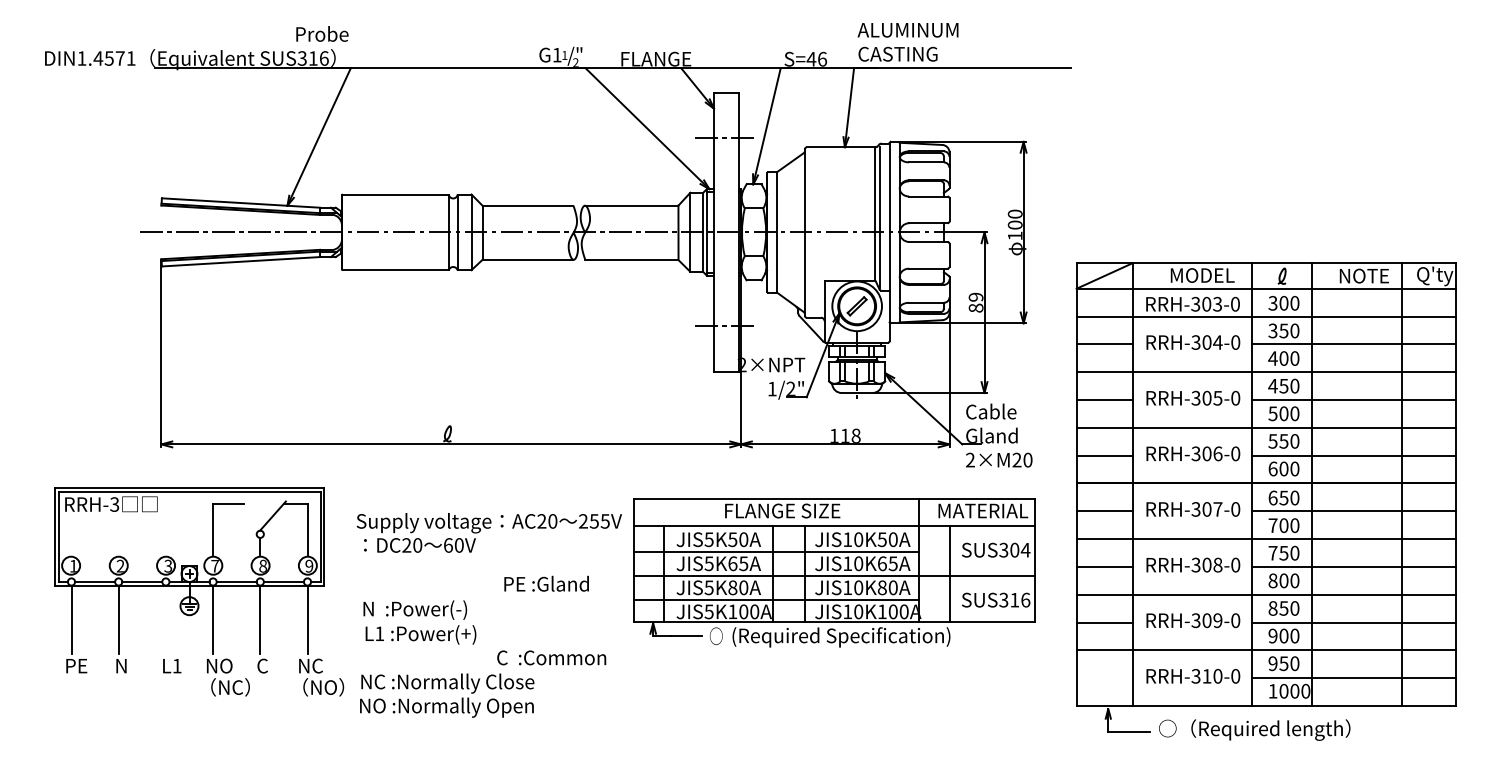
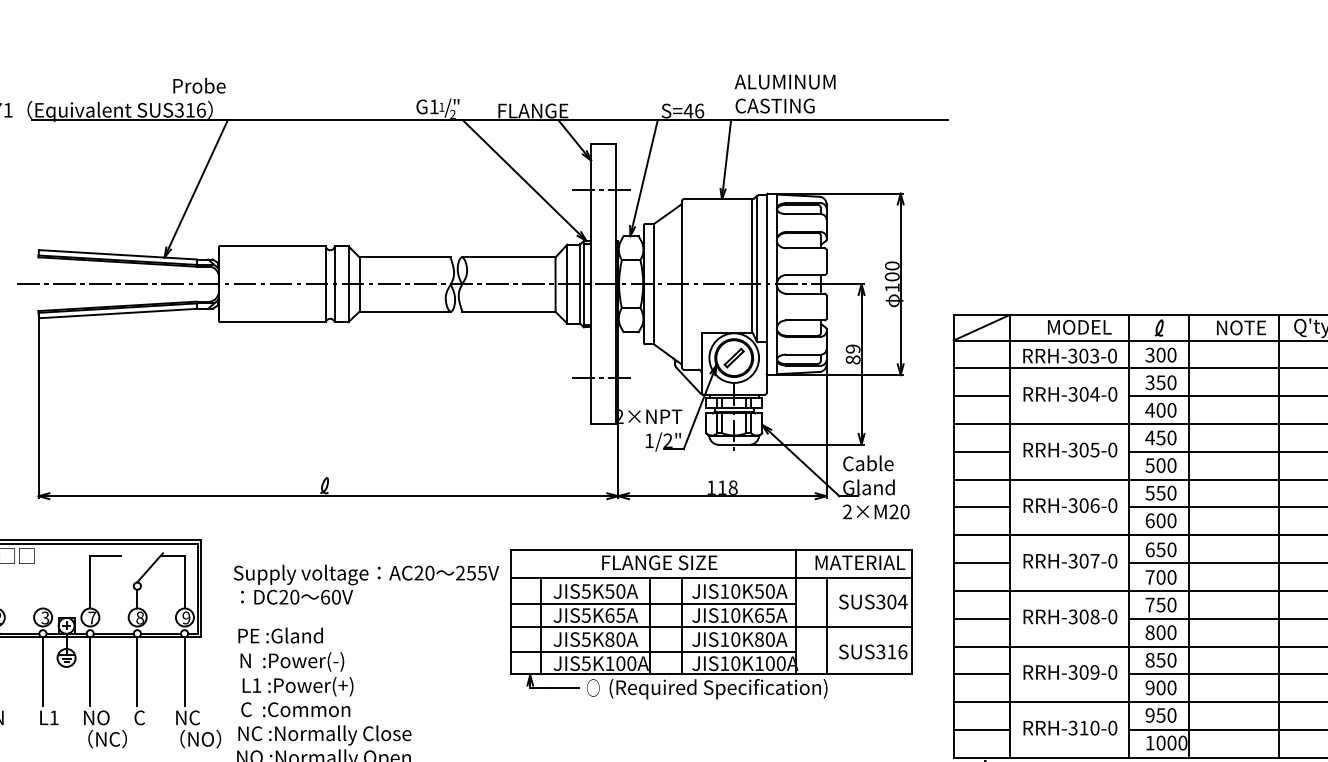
text: (546, 583) -> (280, 635), moved
line: (165, 619) -> (42, 671), added
text: (551, 657) -> (295, 709), moved
line: (1104, 678) -> (981, 730), added

